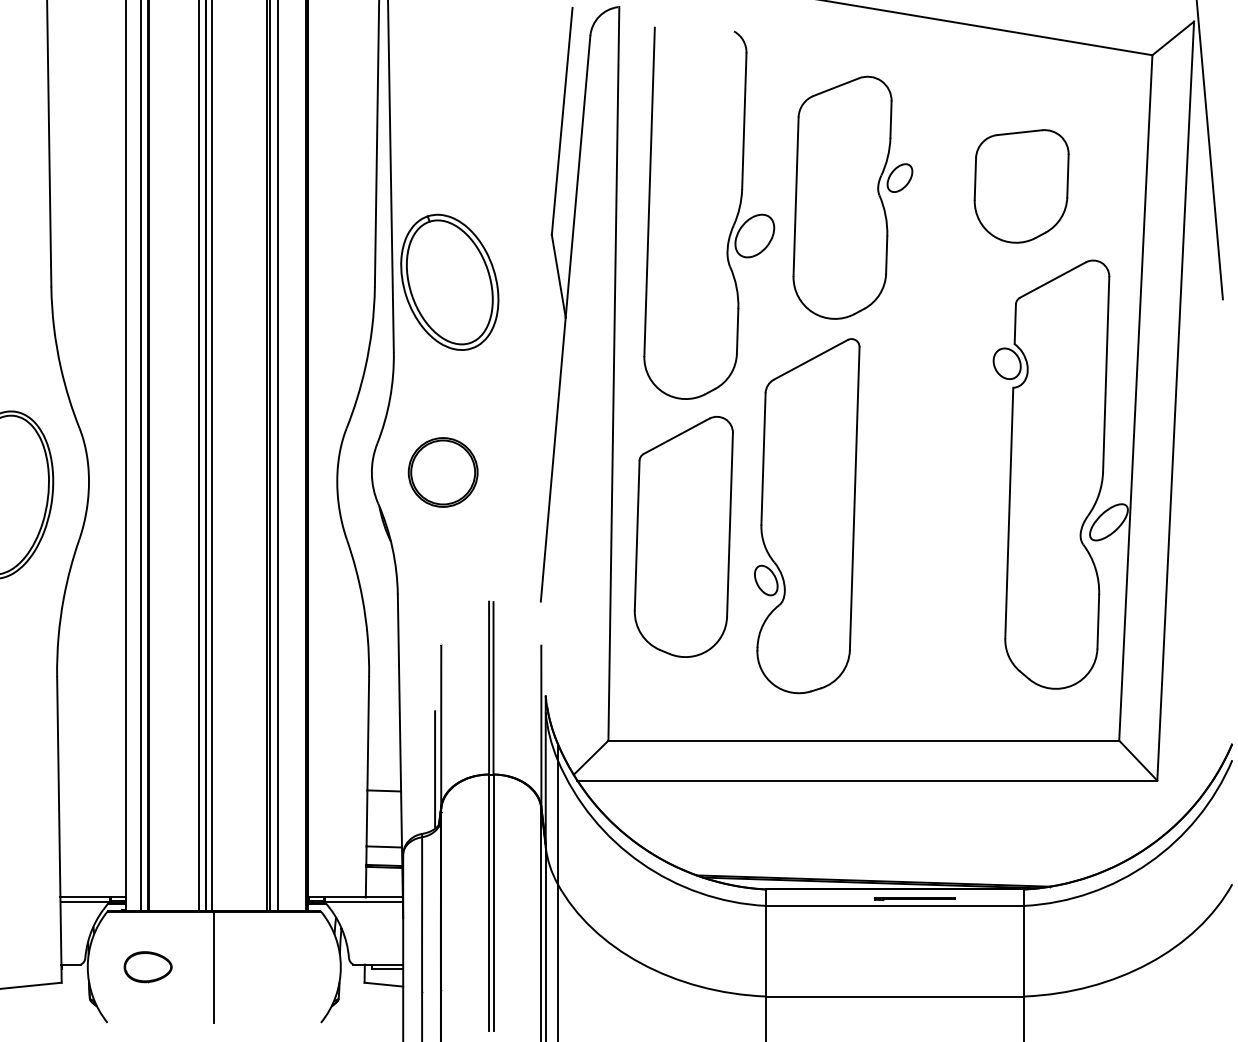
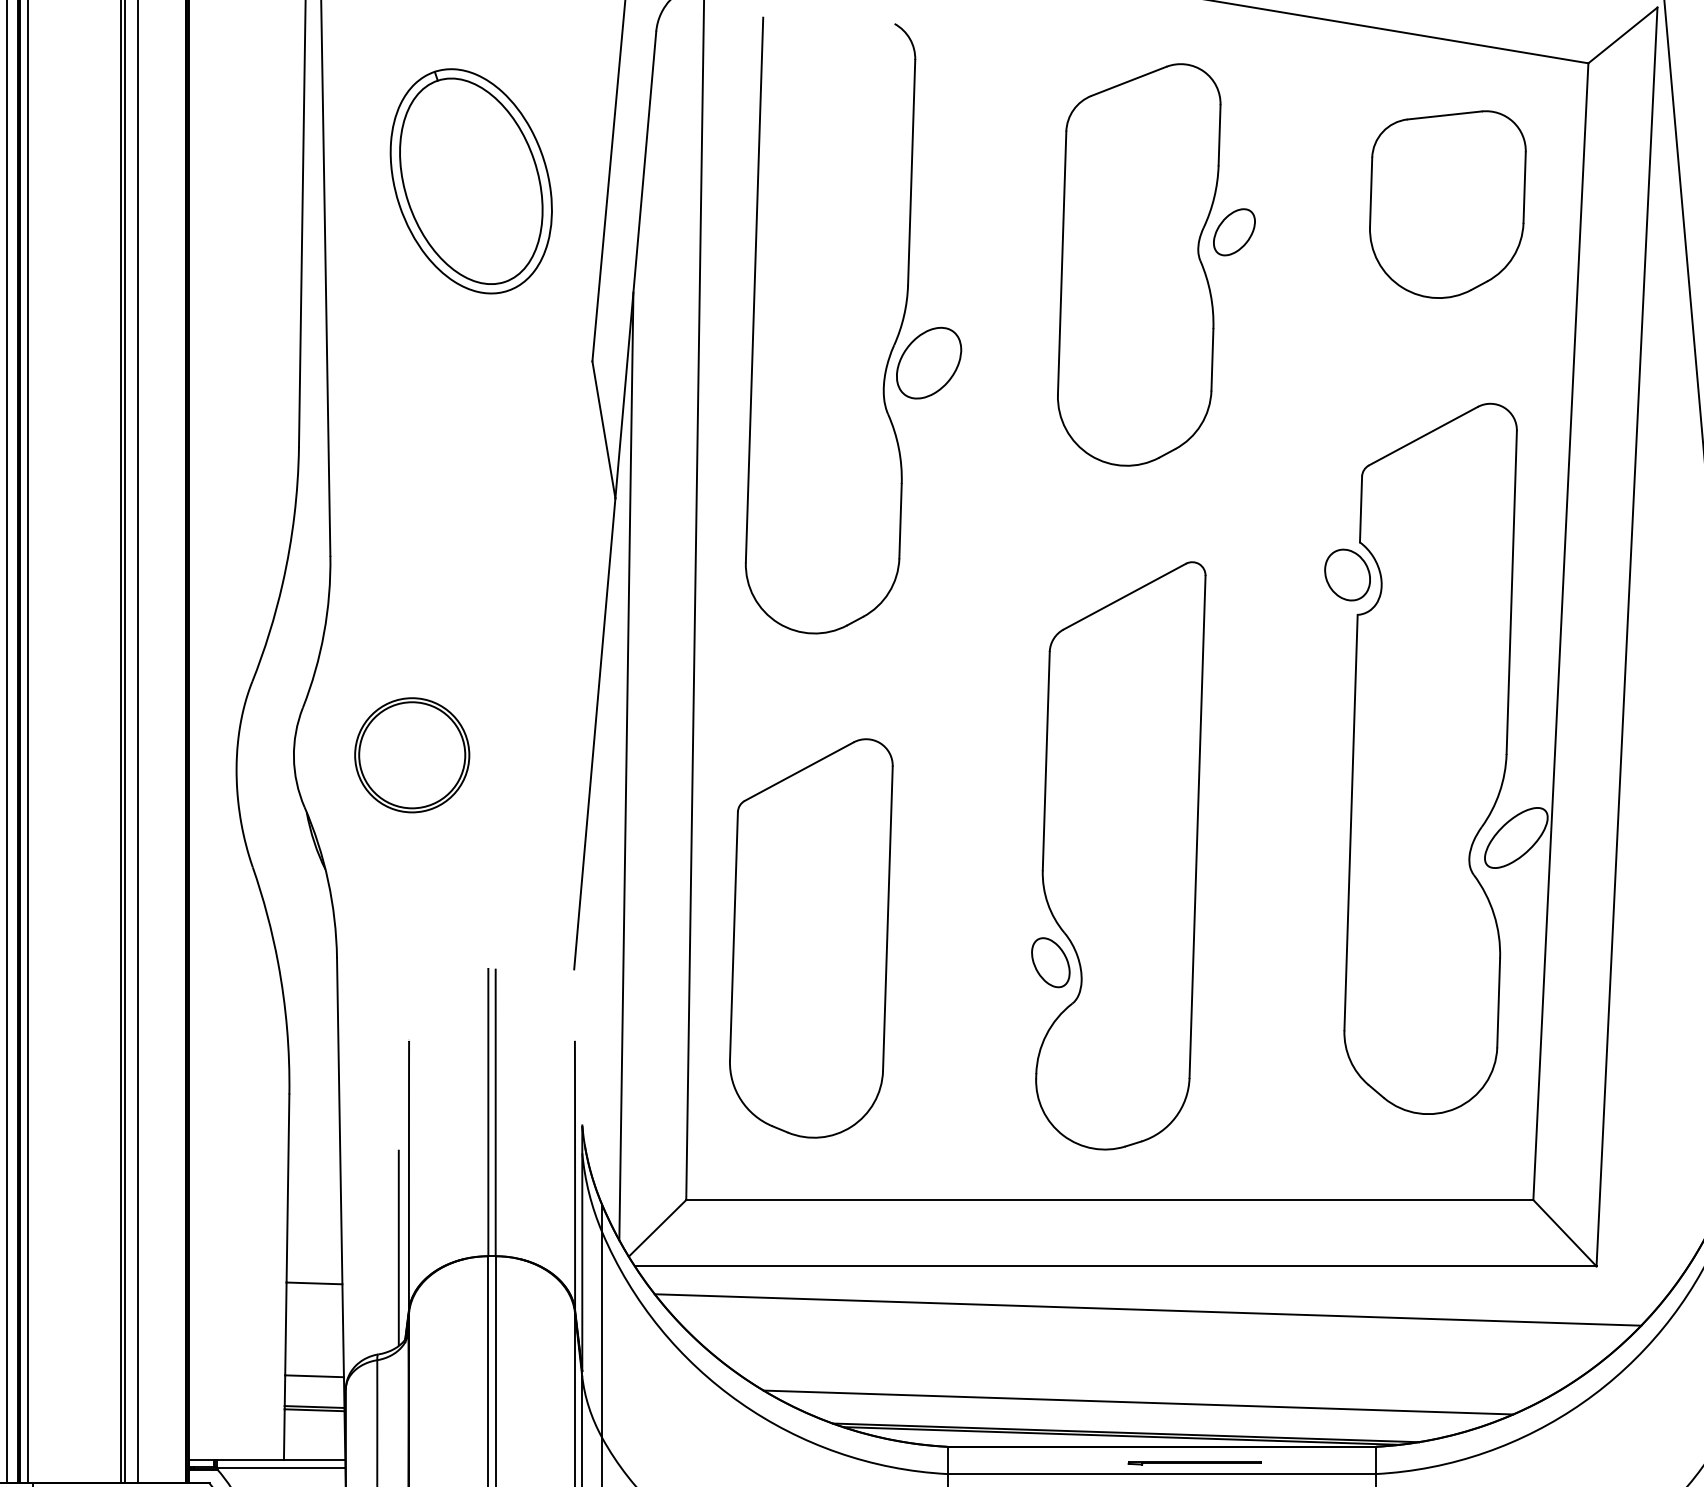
part: (1021, 186) -> (1447, 204), moved
part: (852, 197) -> (1155, 264), moved
part: (449, 281) -> (470, 179), moved
line: (572, 478) -> (626, 765), added
part: (807, 516) -> (1119, 856), moved
part: (683, 536) -> (810, 937), moved
line: (886, 806) -> (1147, 1309), added
line: (881, 862) -> (1139, 1402), added

